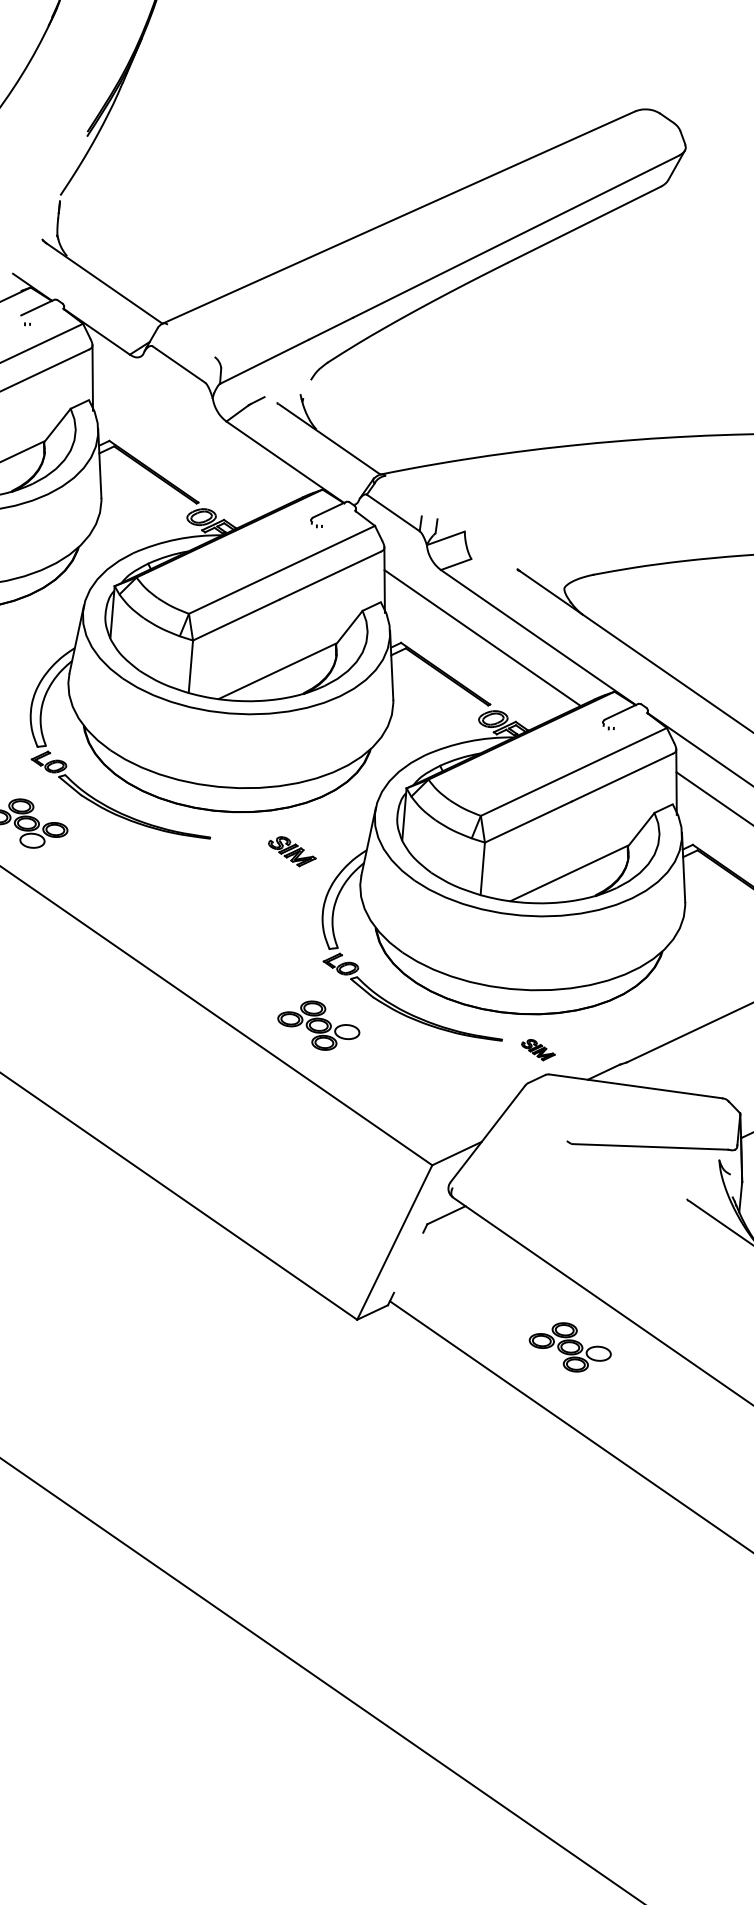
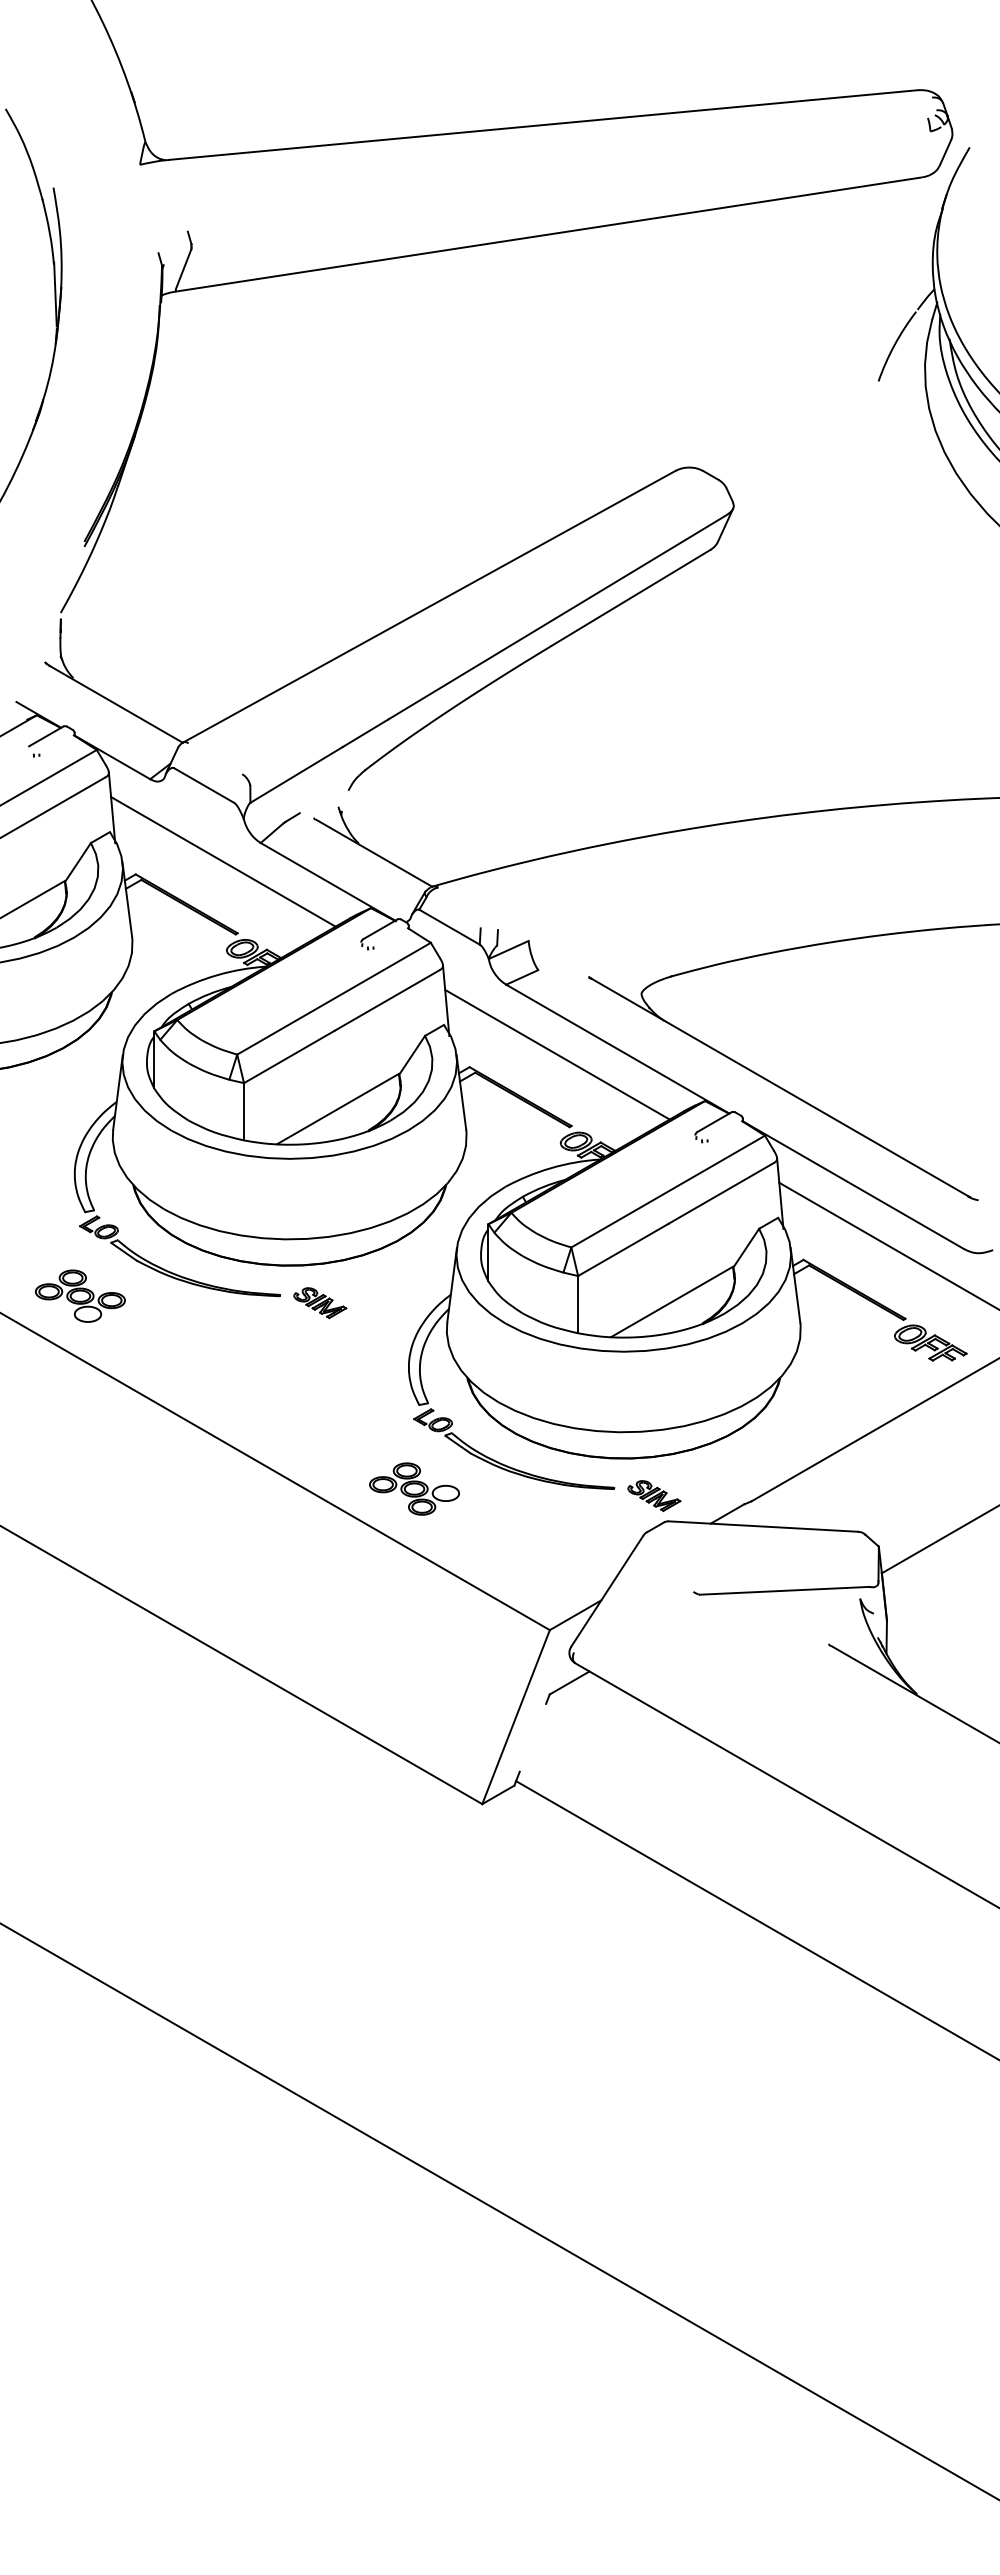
line: (190, 435) -> (223, 861), added
part: (292, 852) -> (320, 1303), moved
part: (538, 1049) -> (654, 1495), size x1.43
part: (570, 1346) -> (715, 1814), removed

